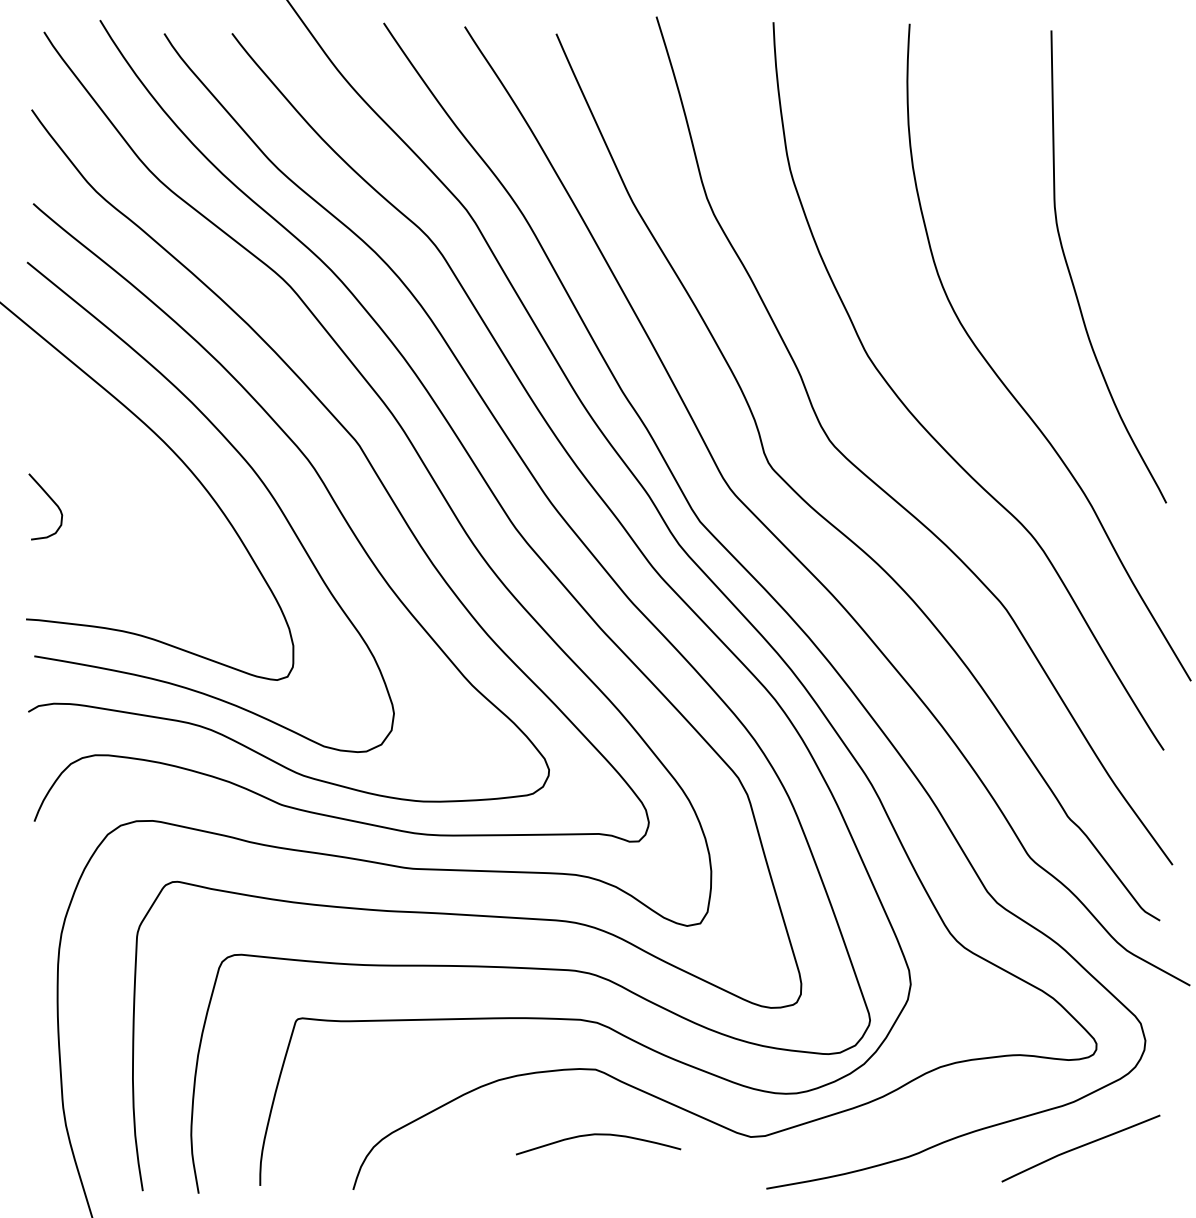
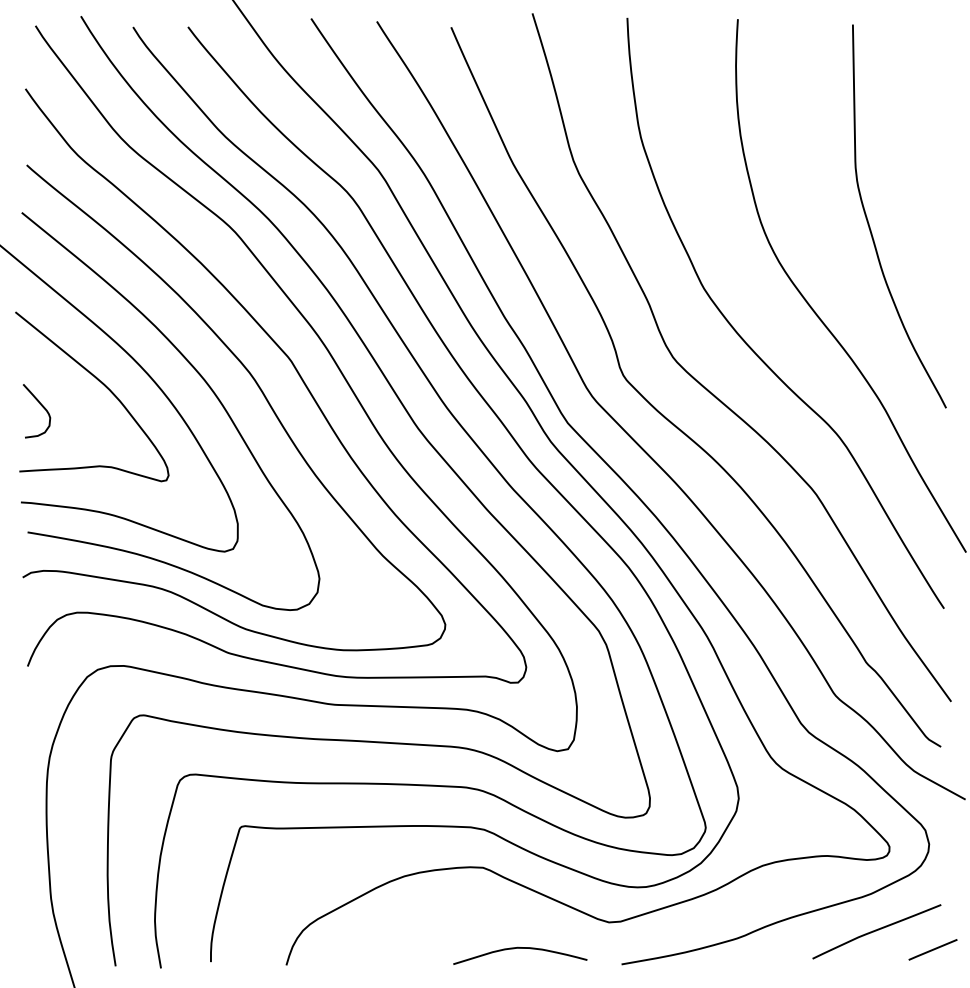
curve: (127, 474) -> (103, 384), added
curve: (598, 1135) -> (520, 948), moved
line: (1150, 1170) -> (933, 949), added

